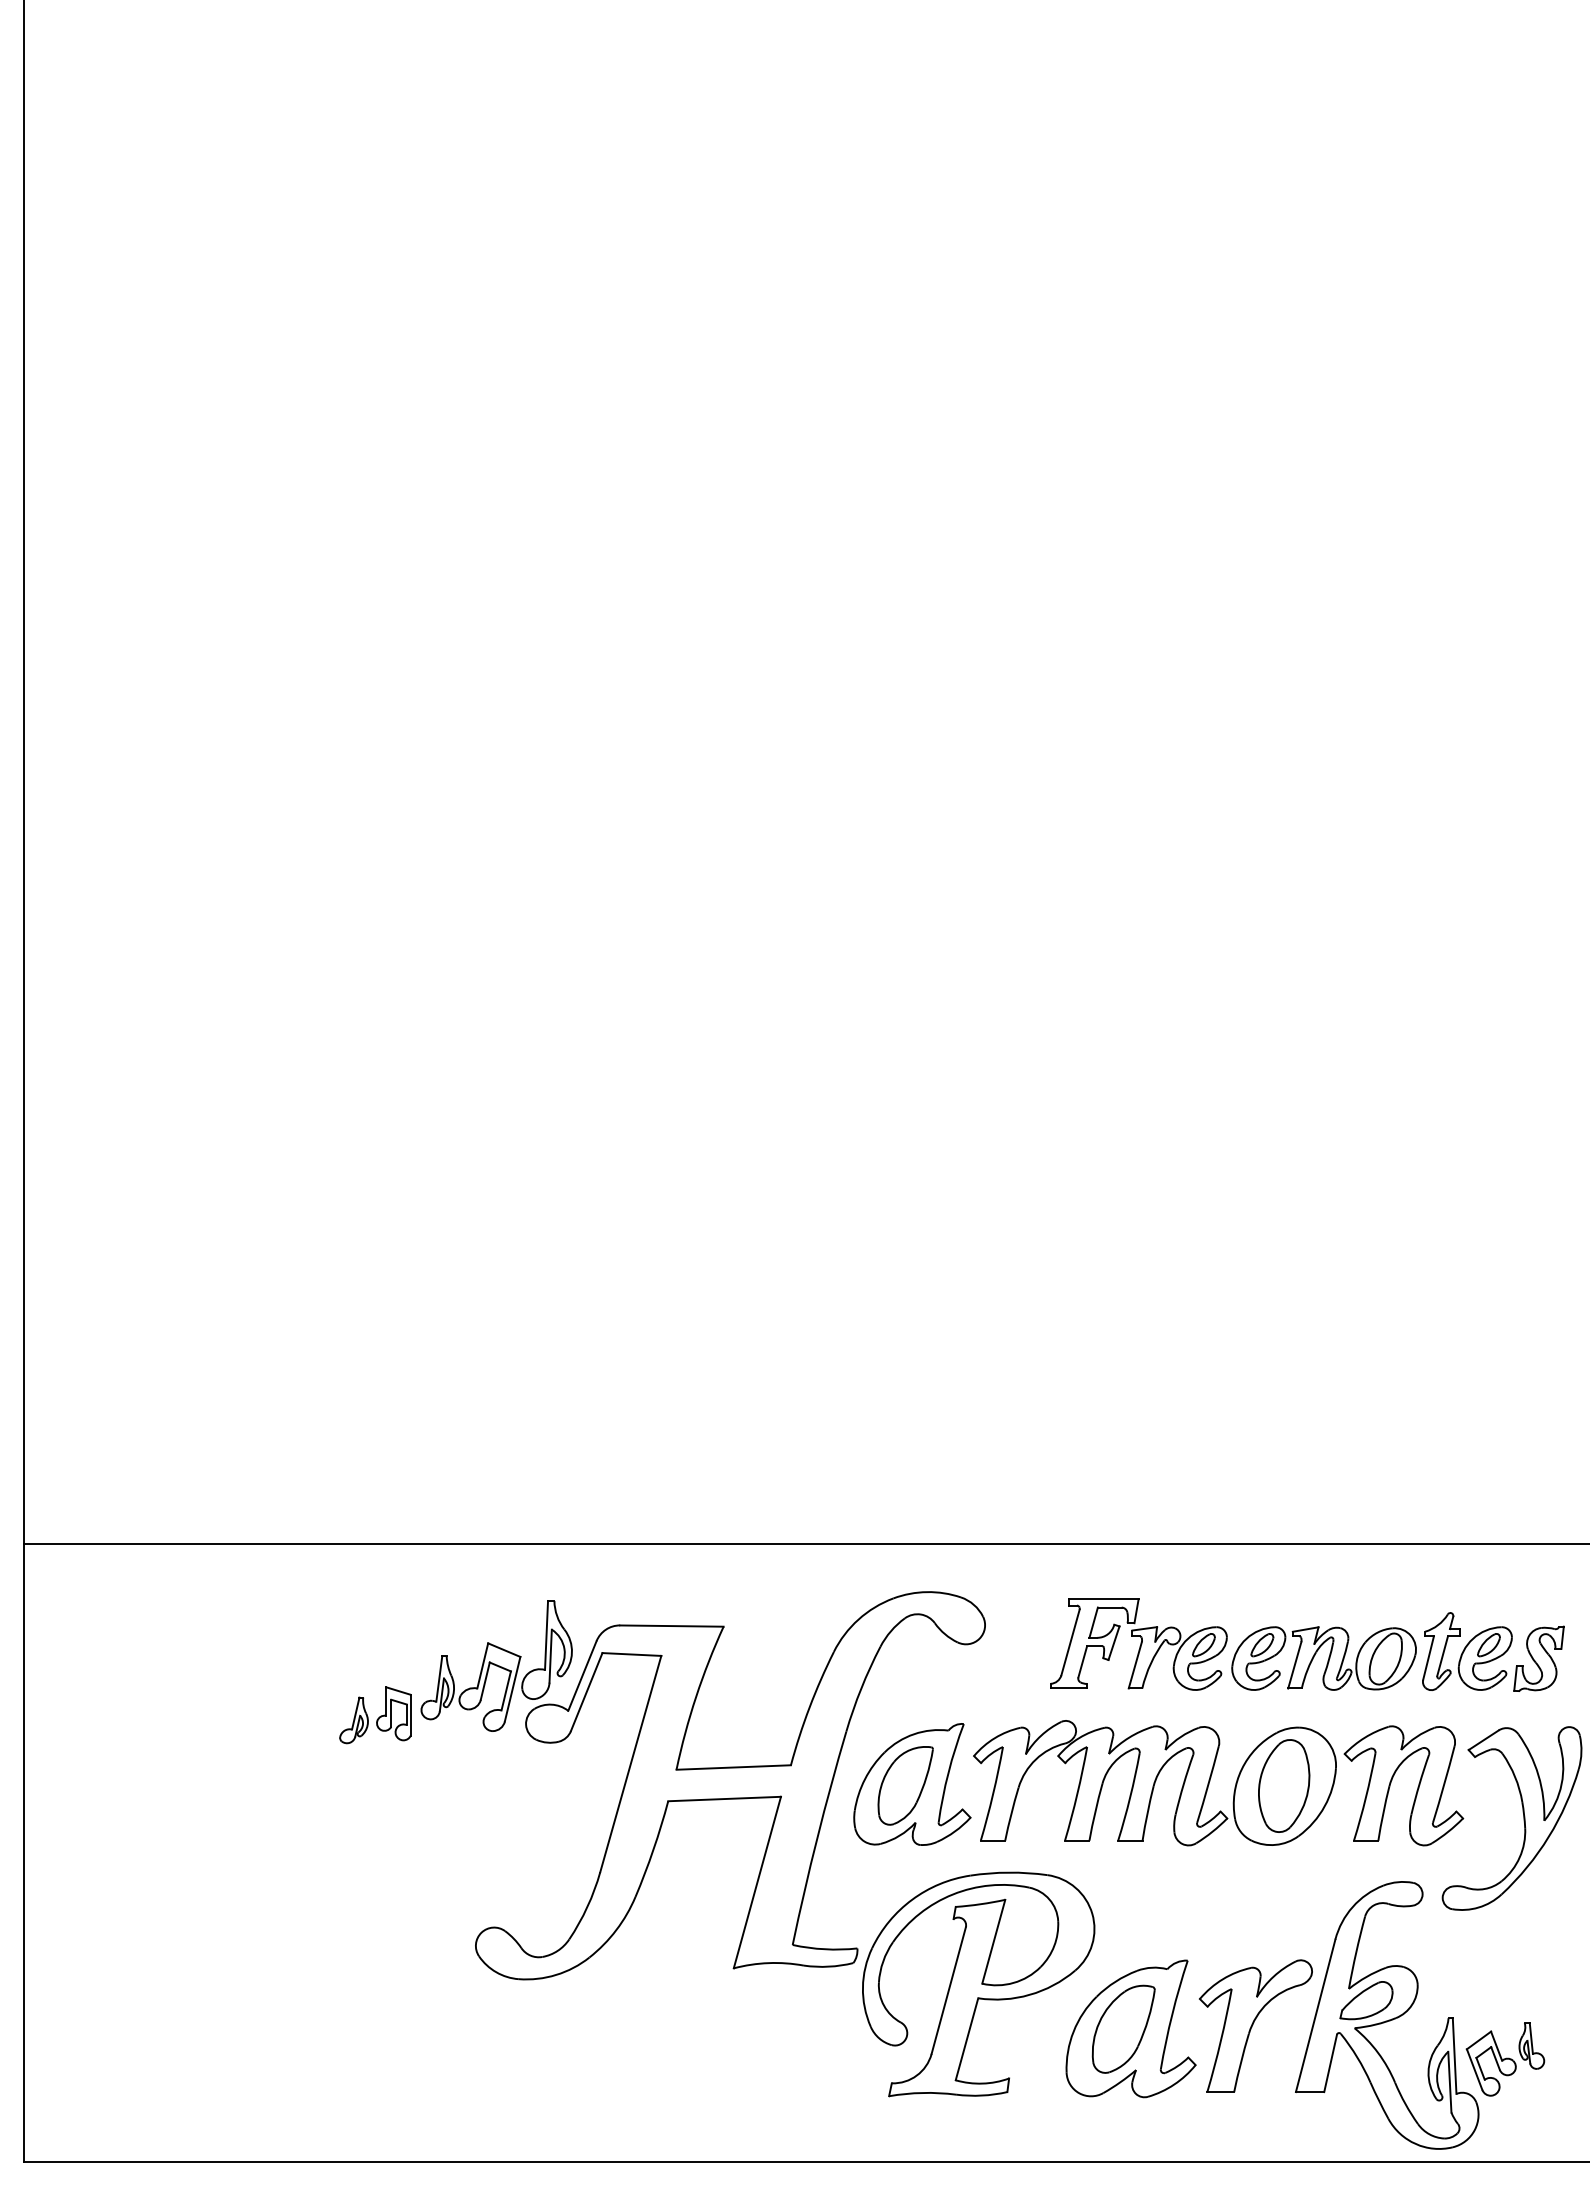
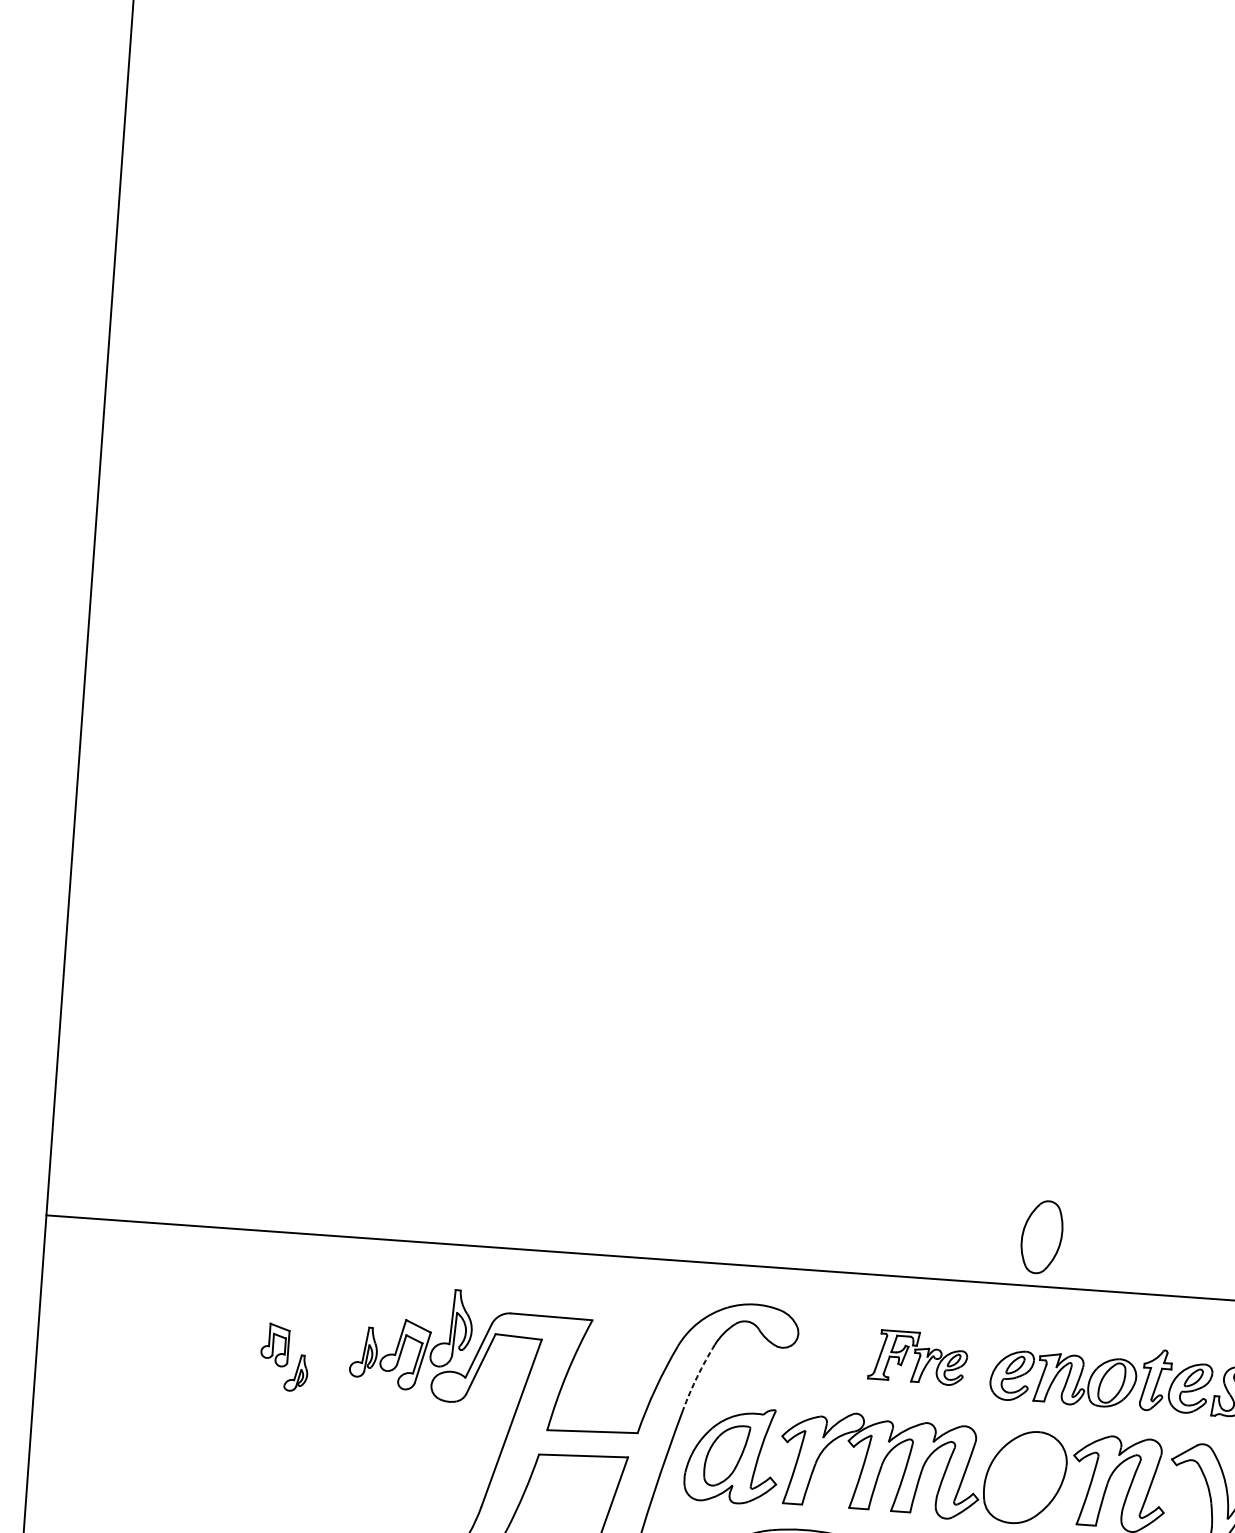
part: (1138, 1644) -> (918, 1357), size x0.7
arc: (861, 1688) -> (697, 1376), solid -> dashed
part: (393, 1713) -> (274, 1344), moved
part: (1284, 1785) -> (1042, 1236), moved

